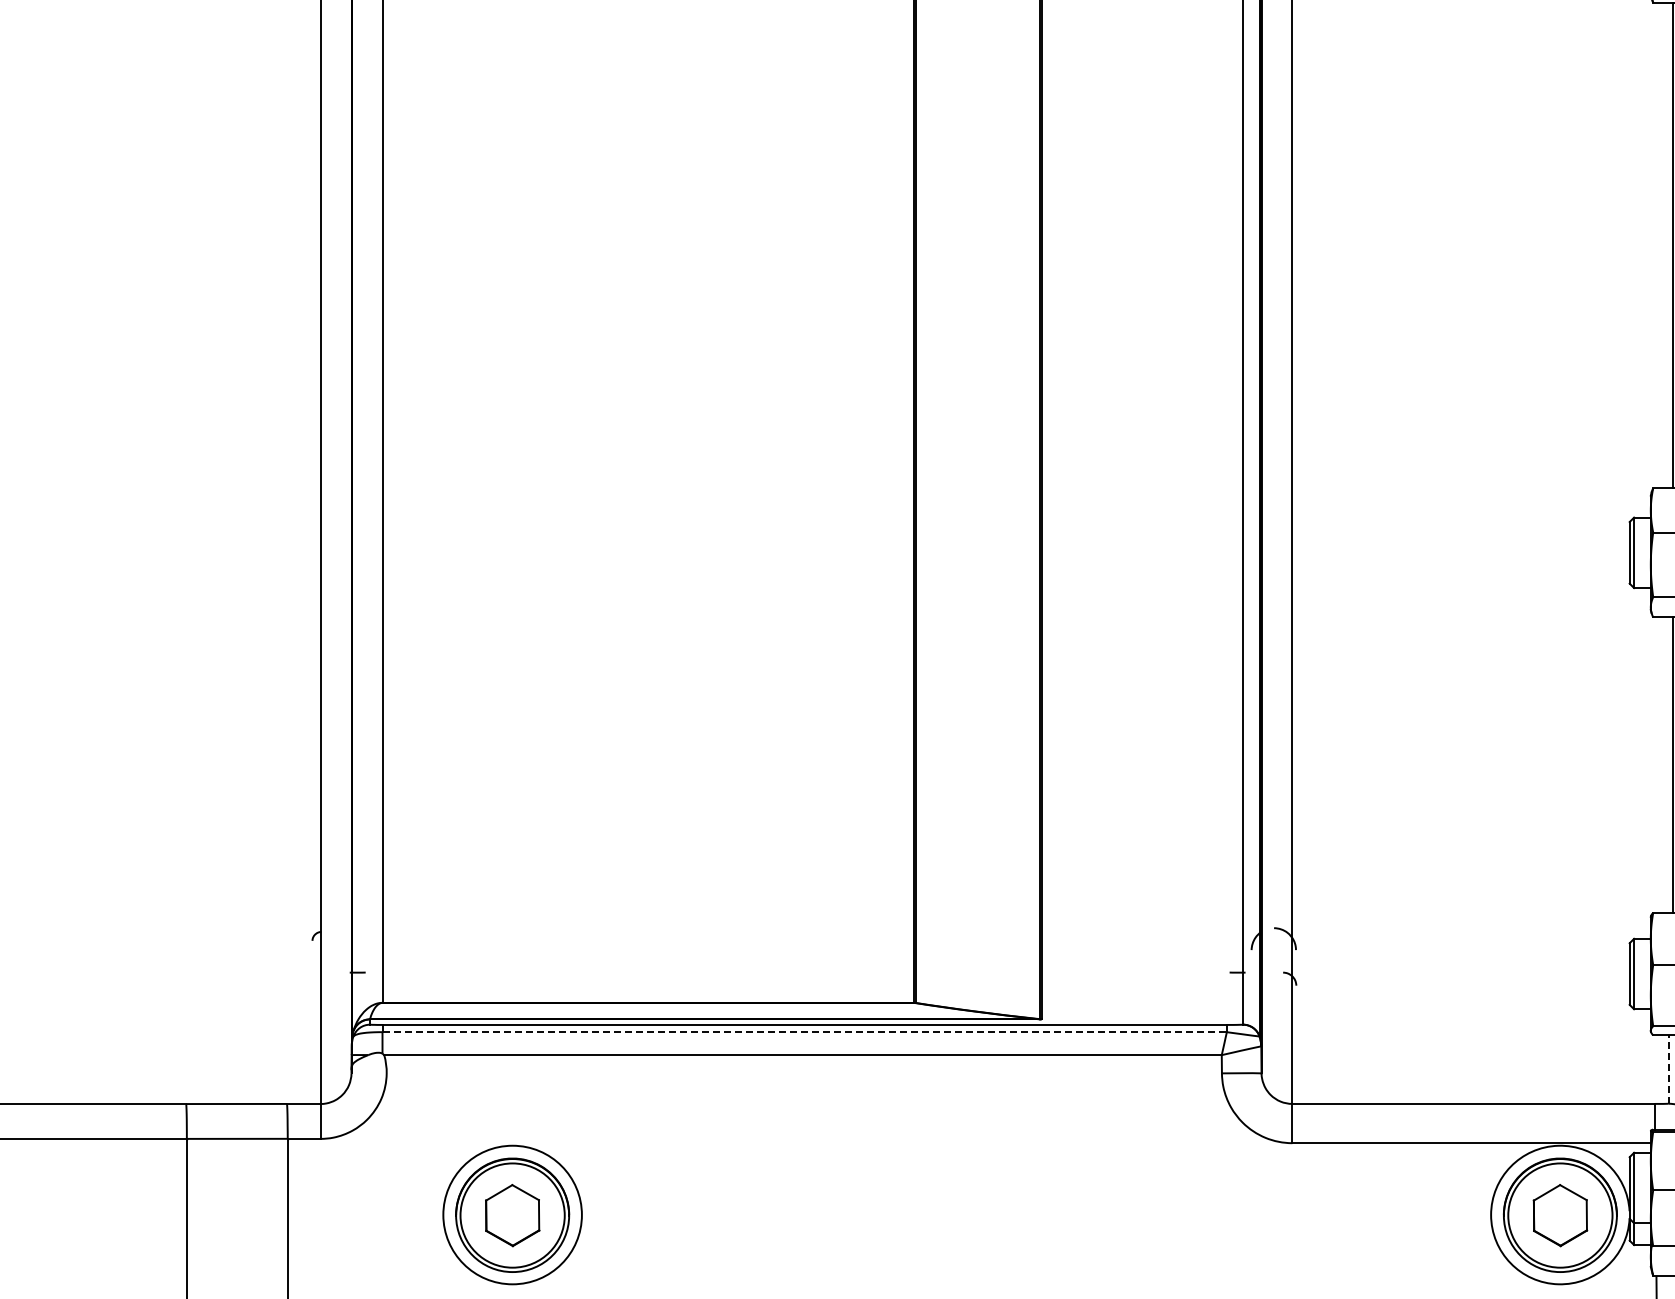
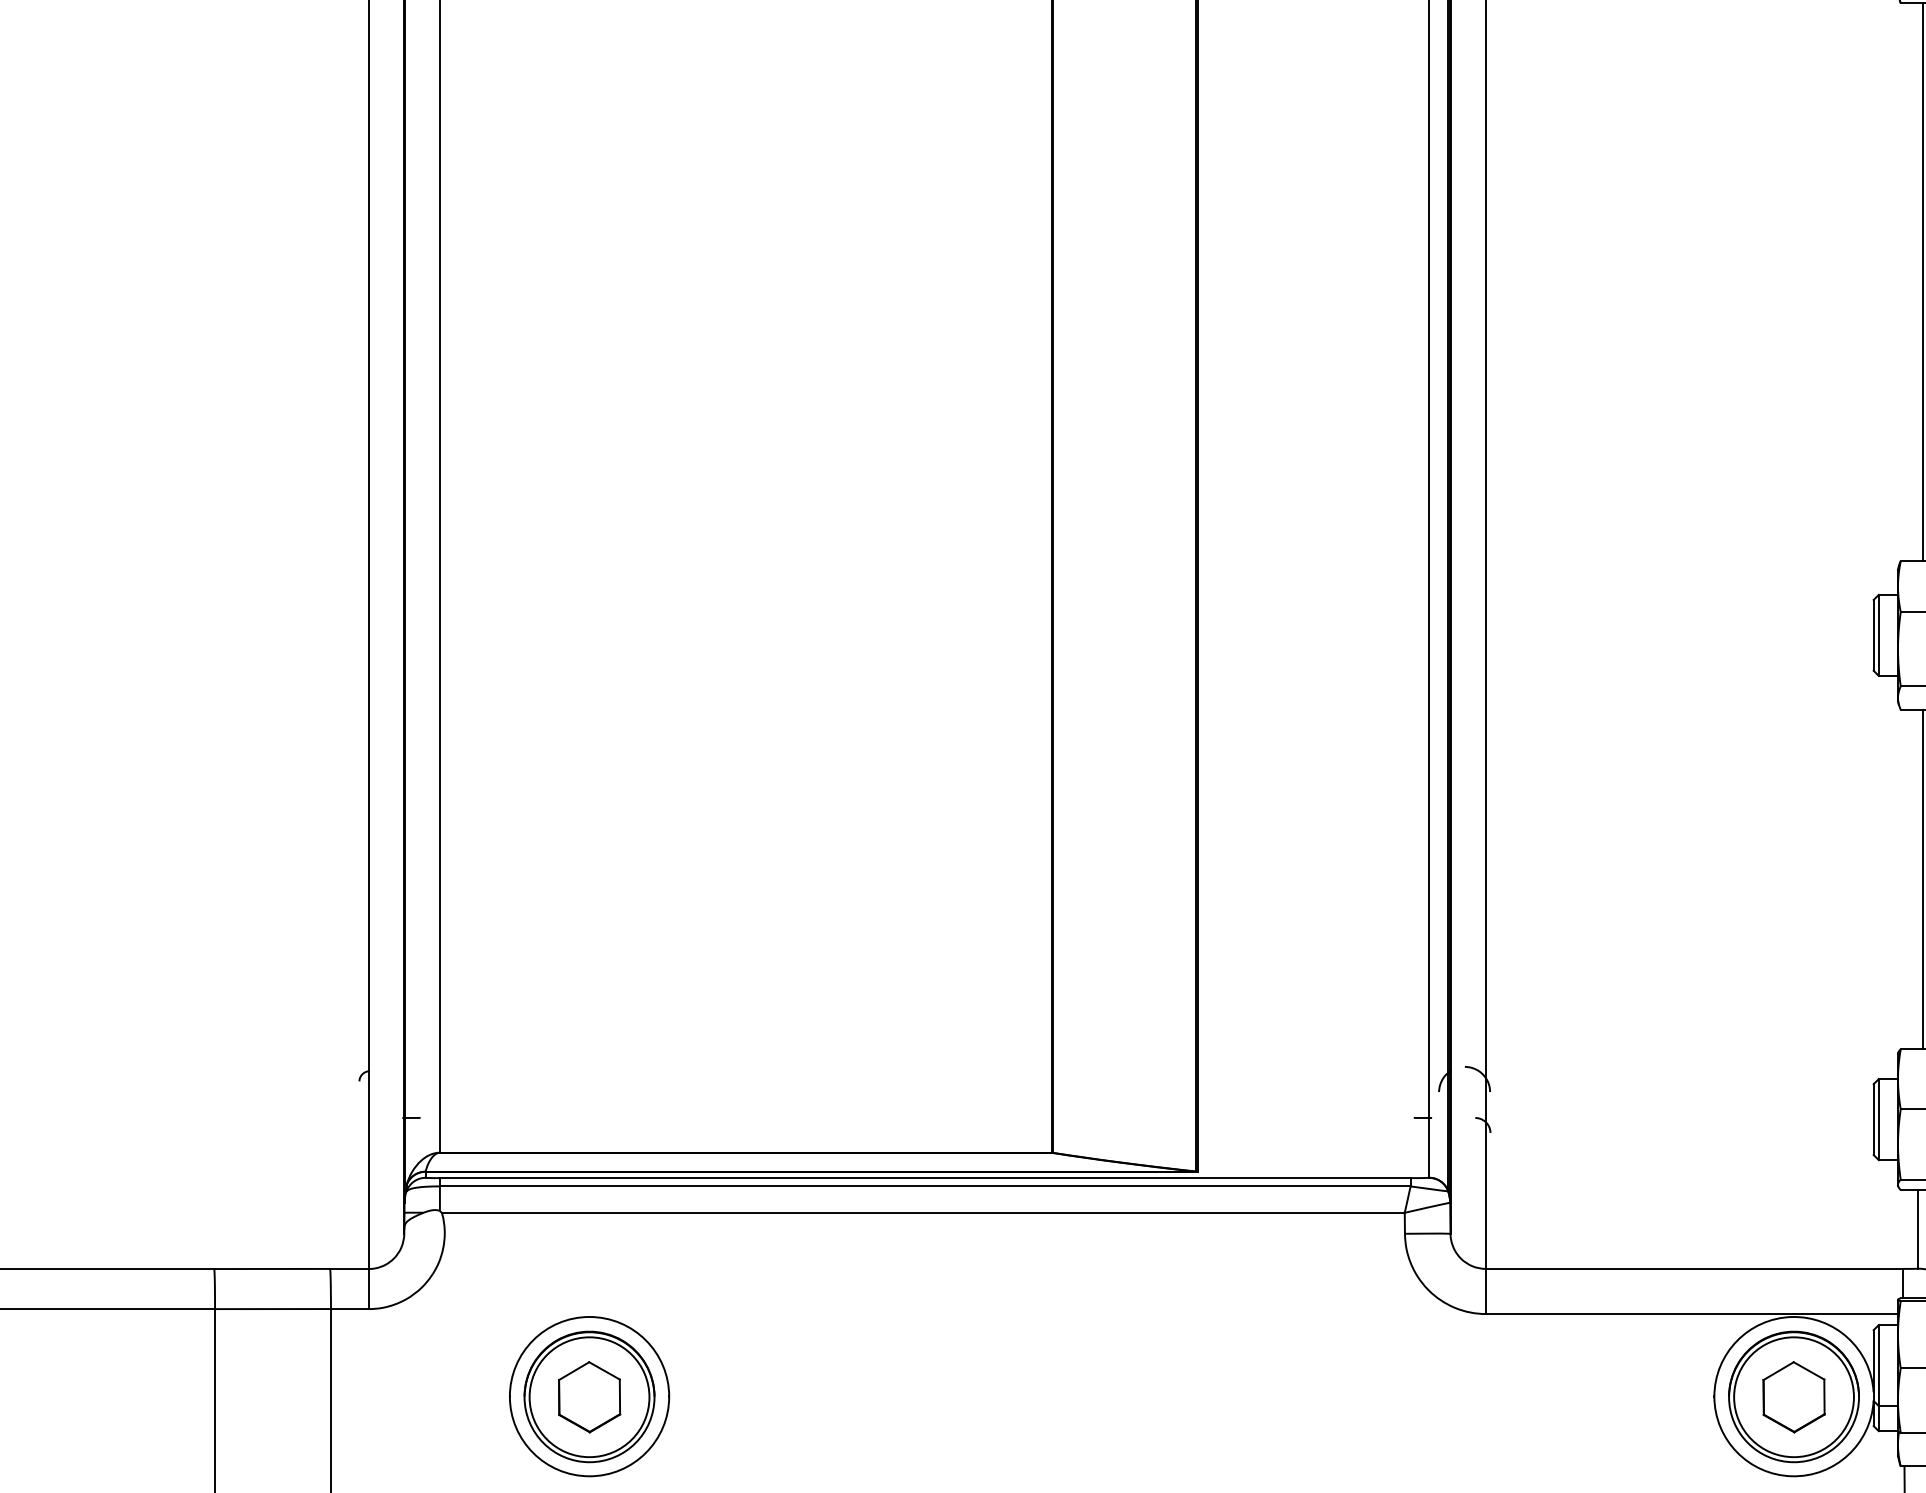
line: (805, 1032) -> (926, 1186), dashed -> solid
line: (1668, 1069) -> (1918, 1229), dashed -> solid

